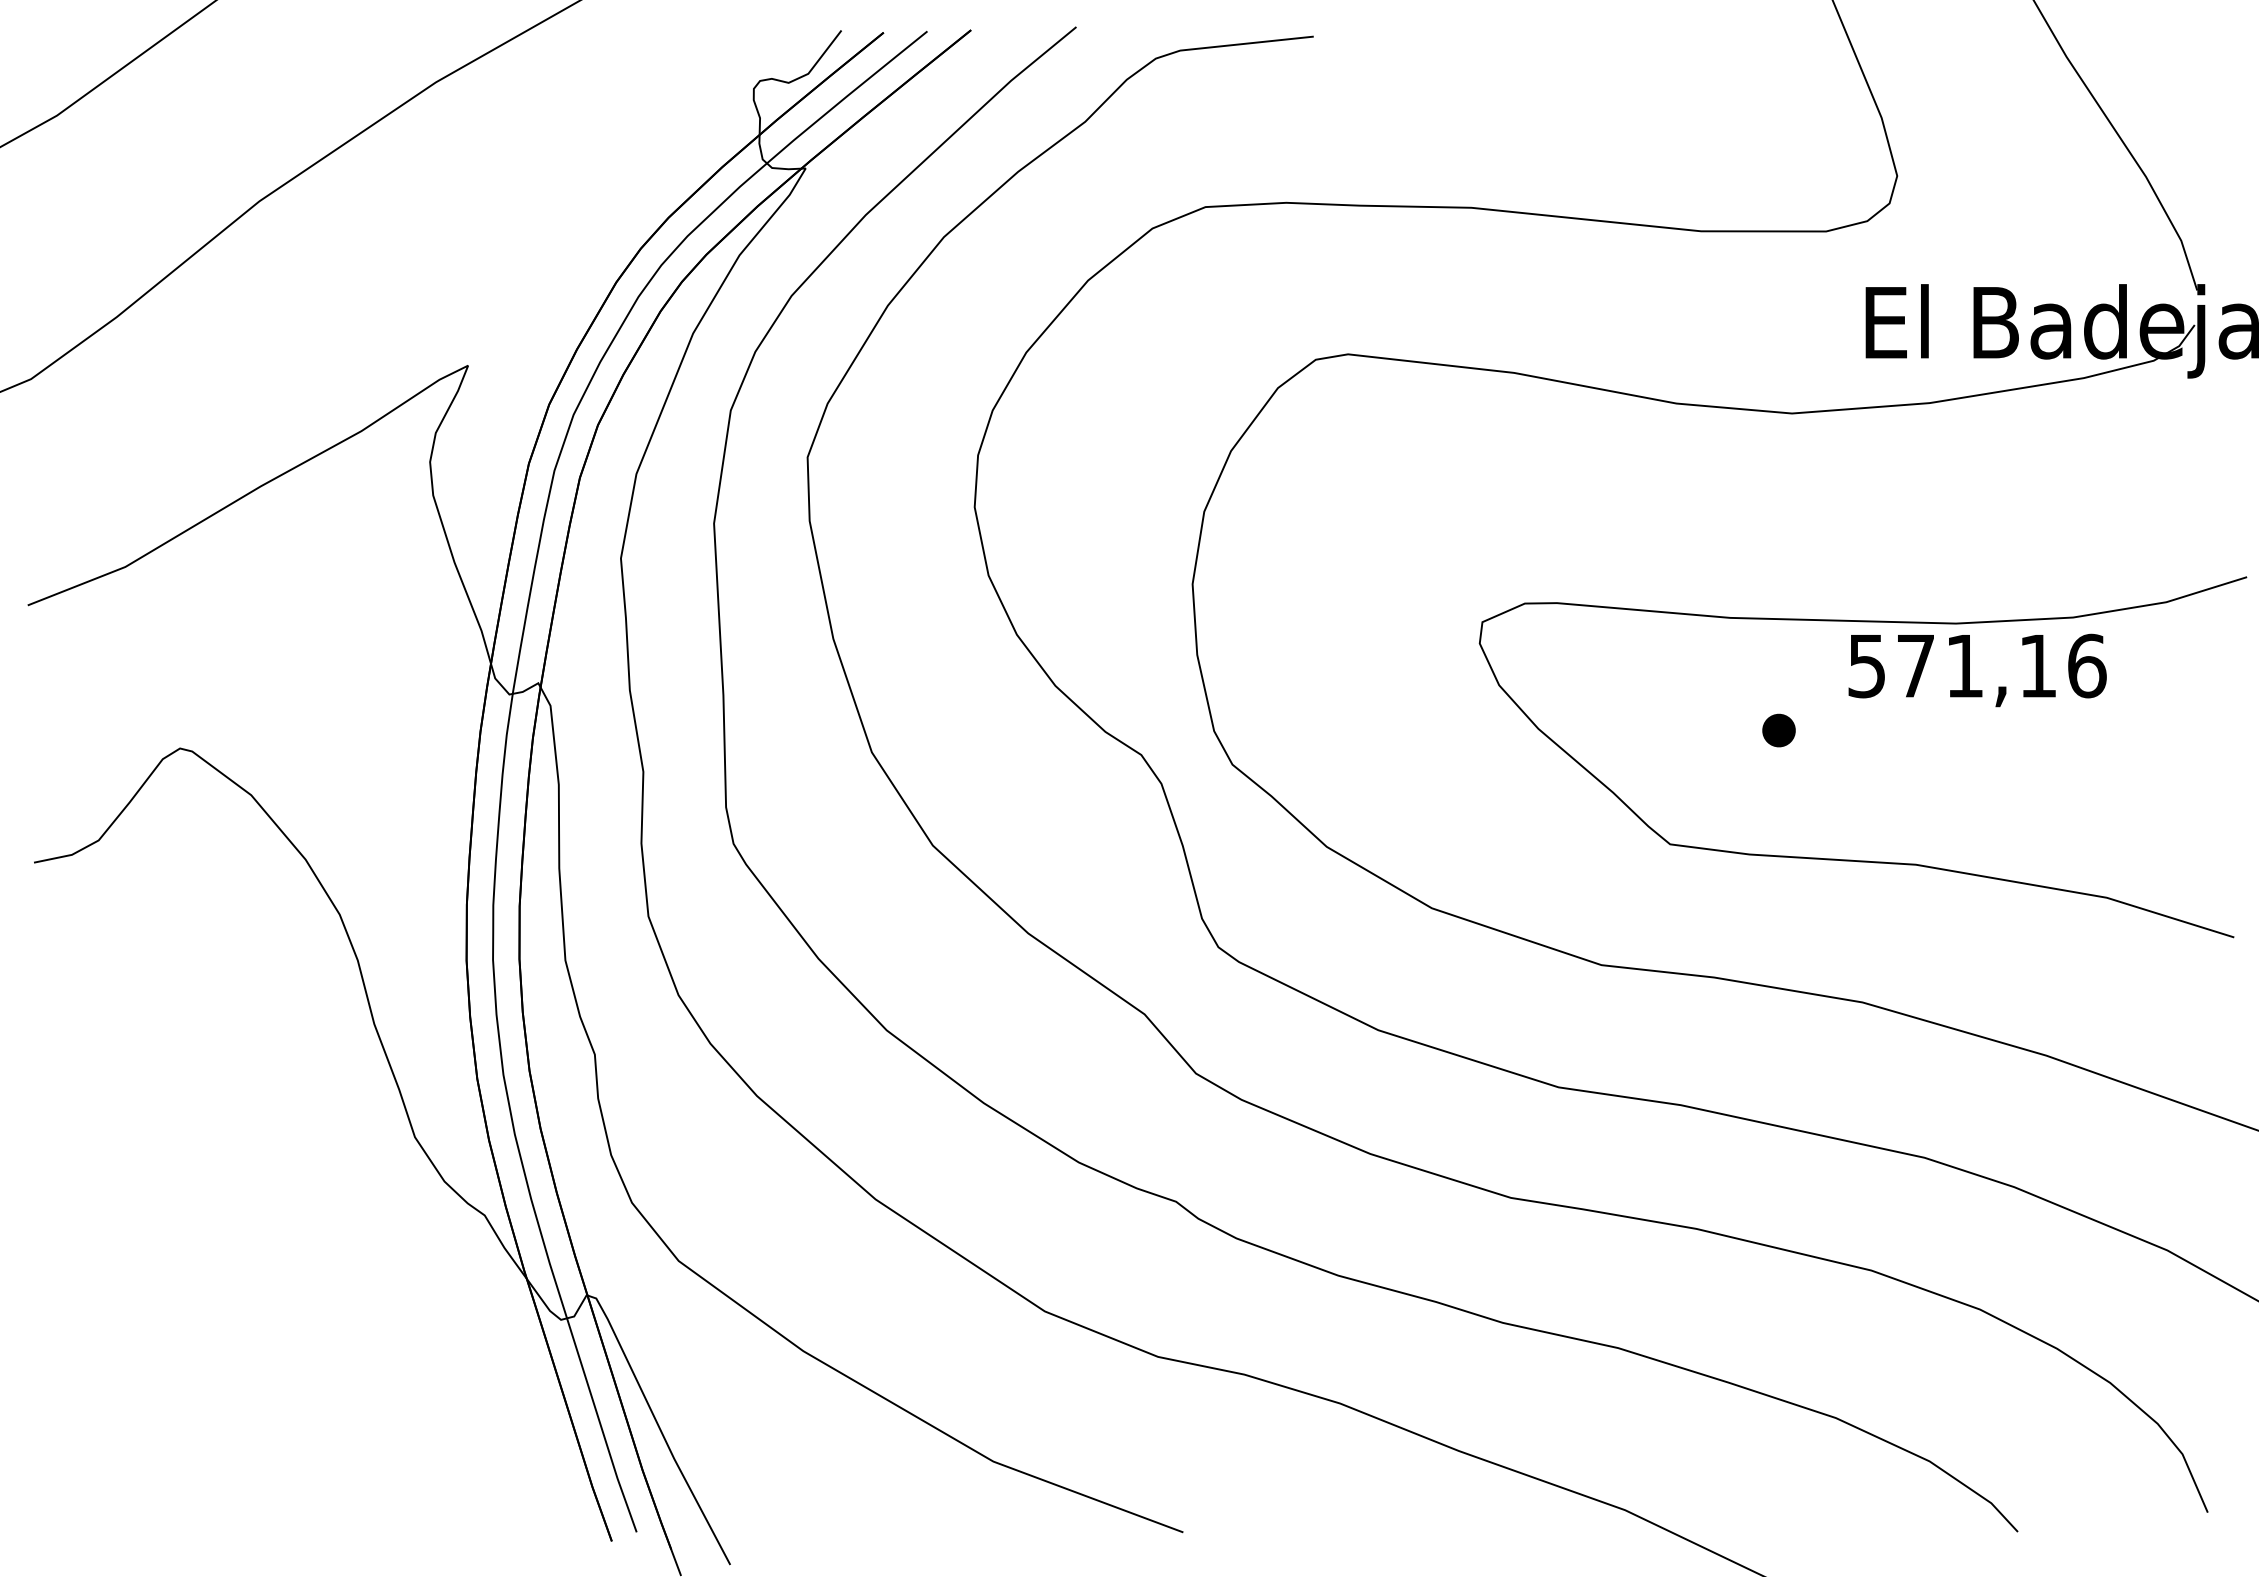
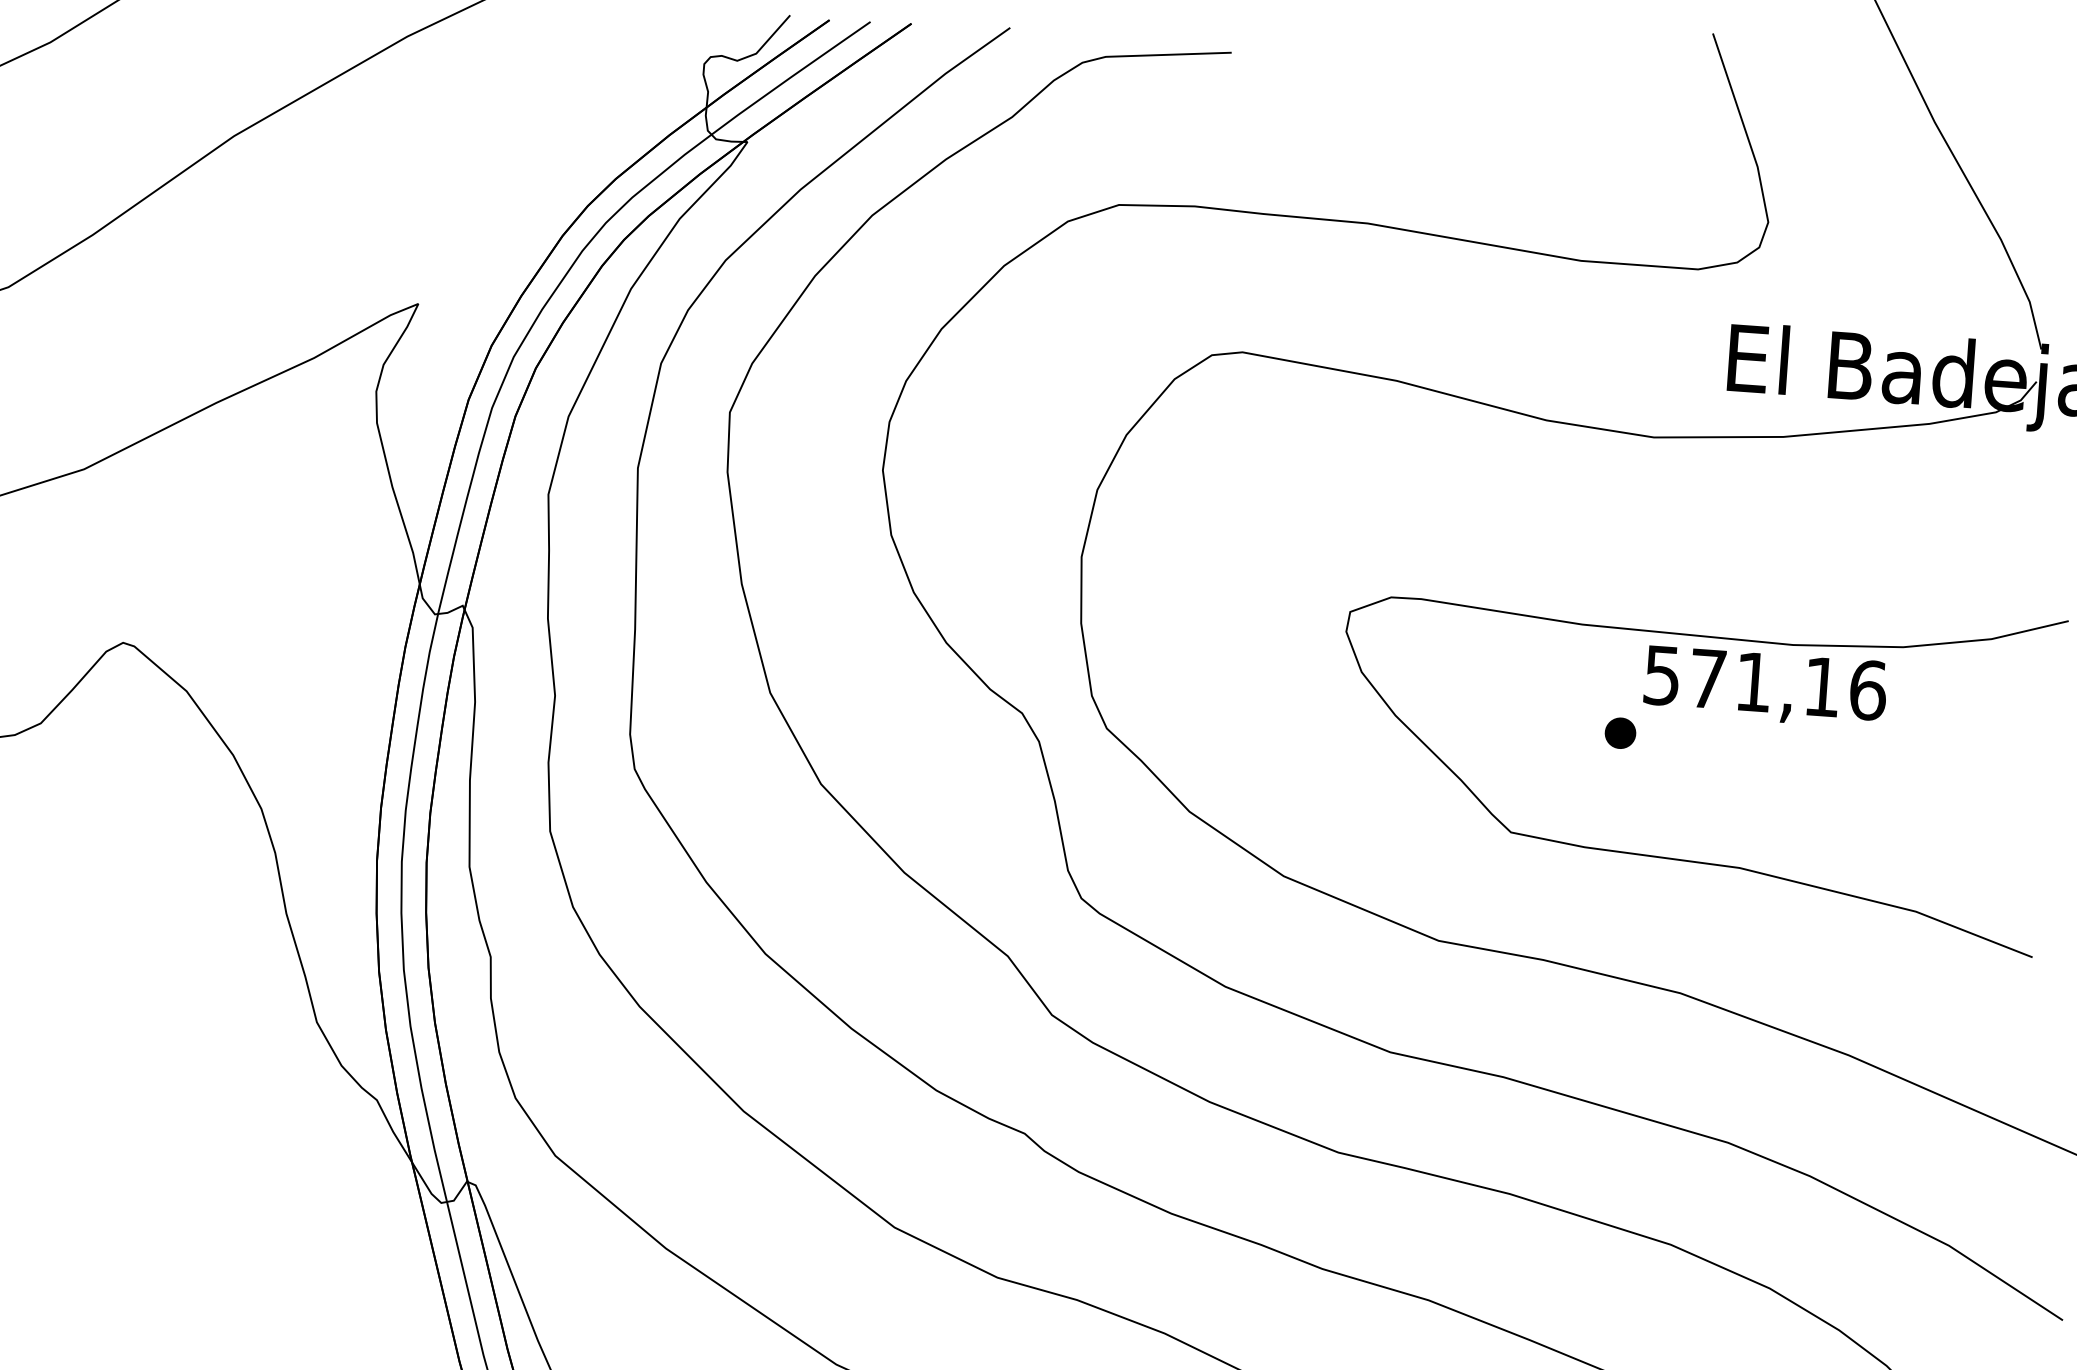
text: (1977, 670) -> (1765, 687), moved

